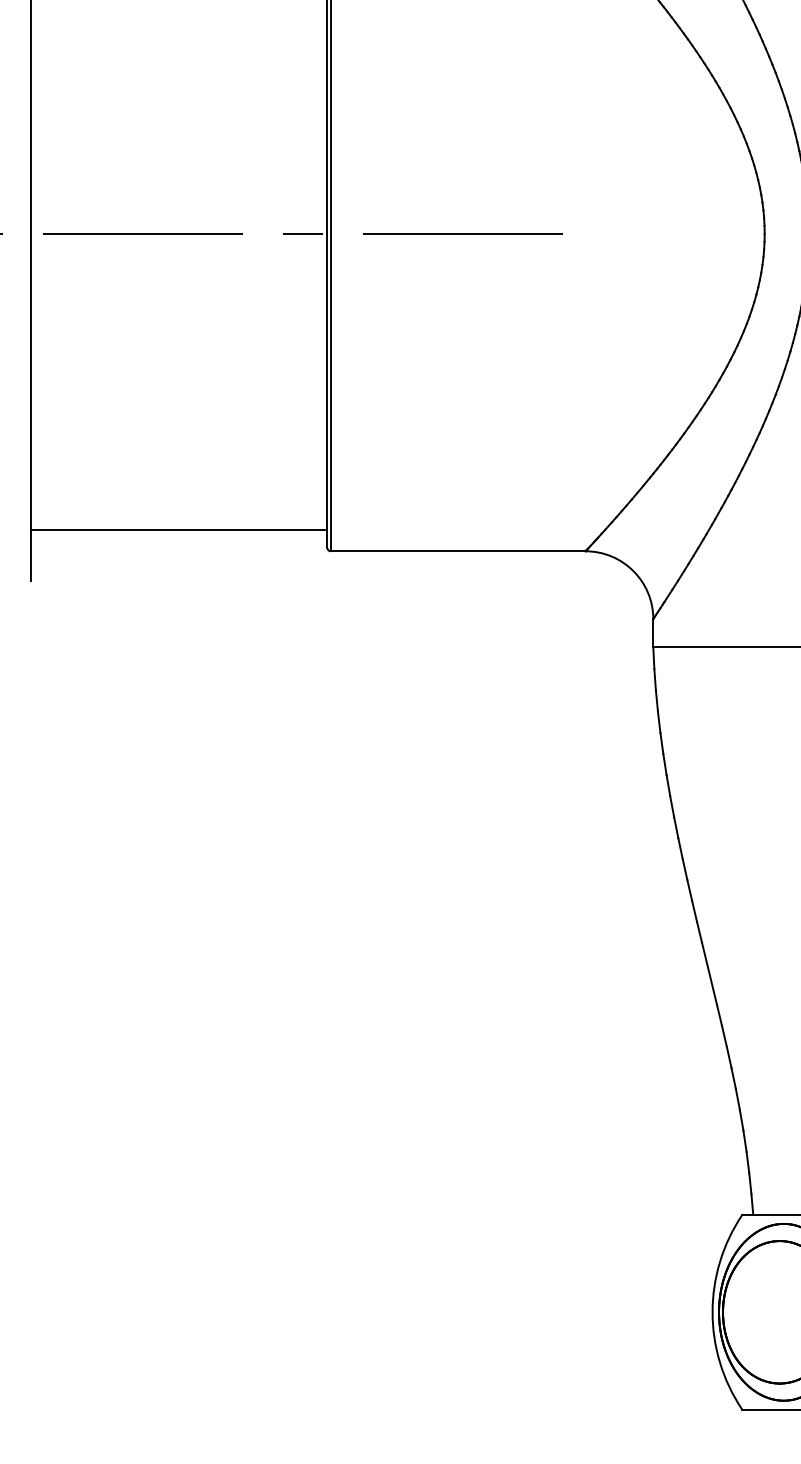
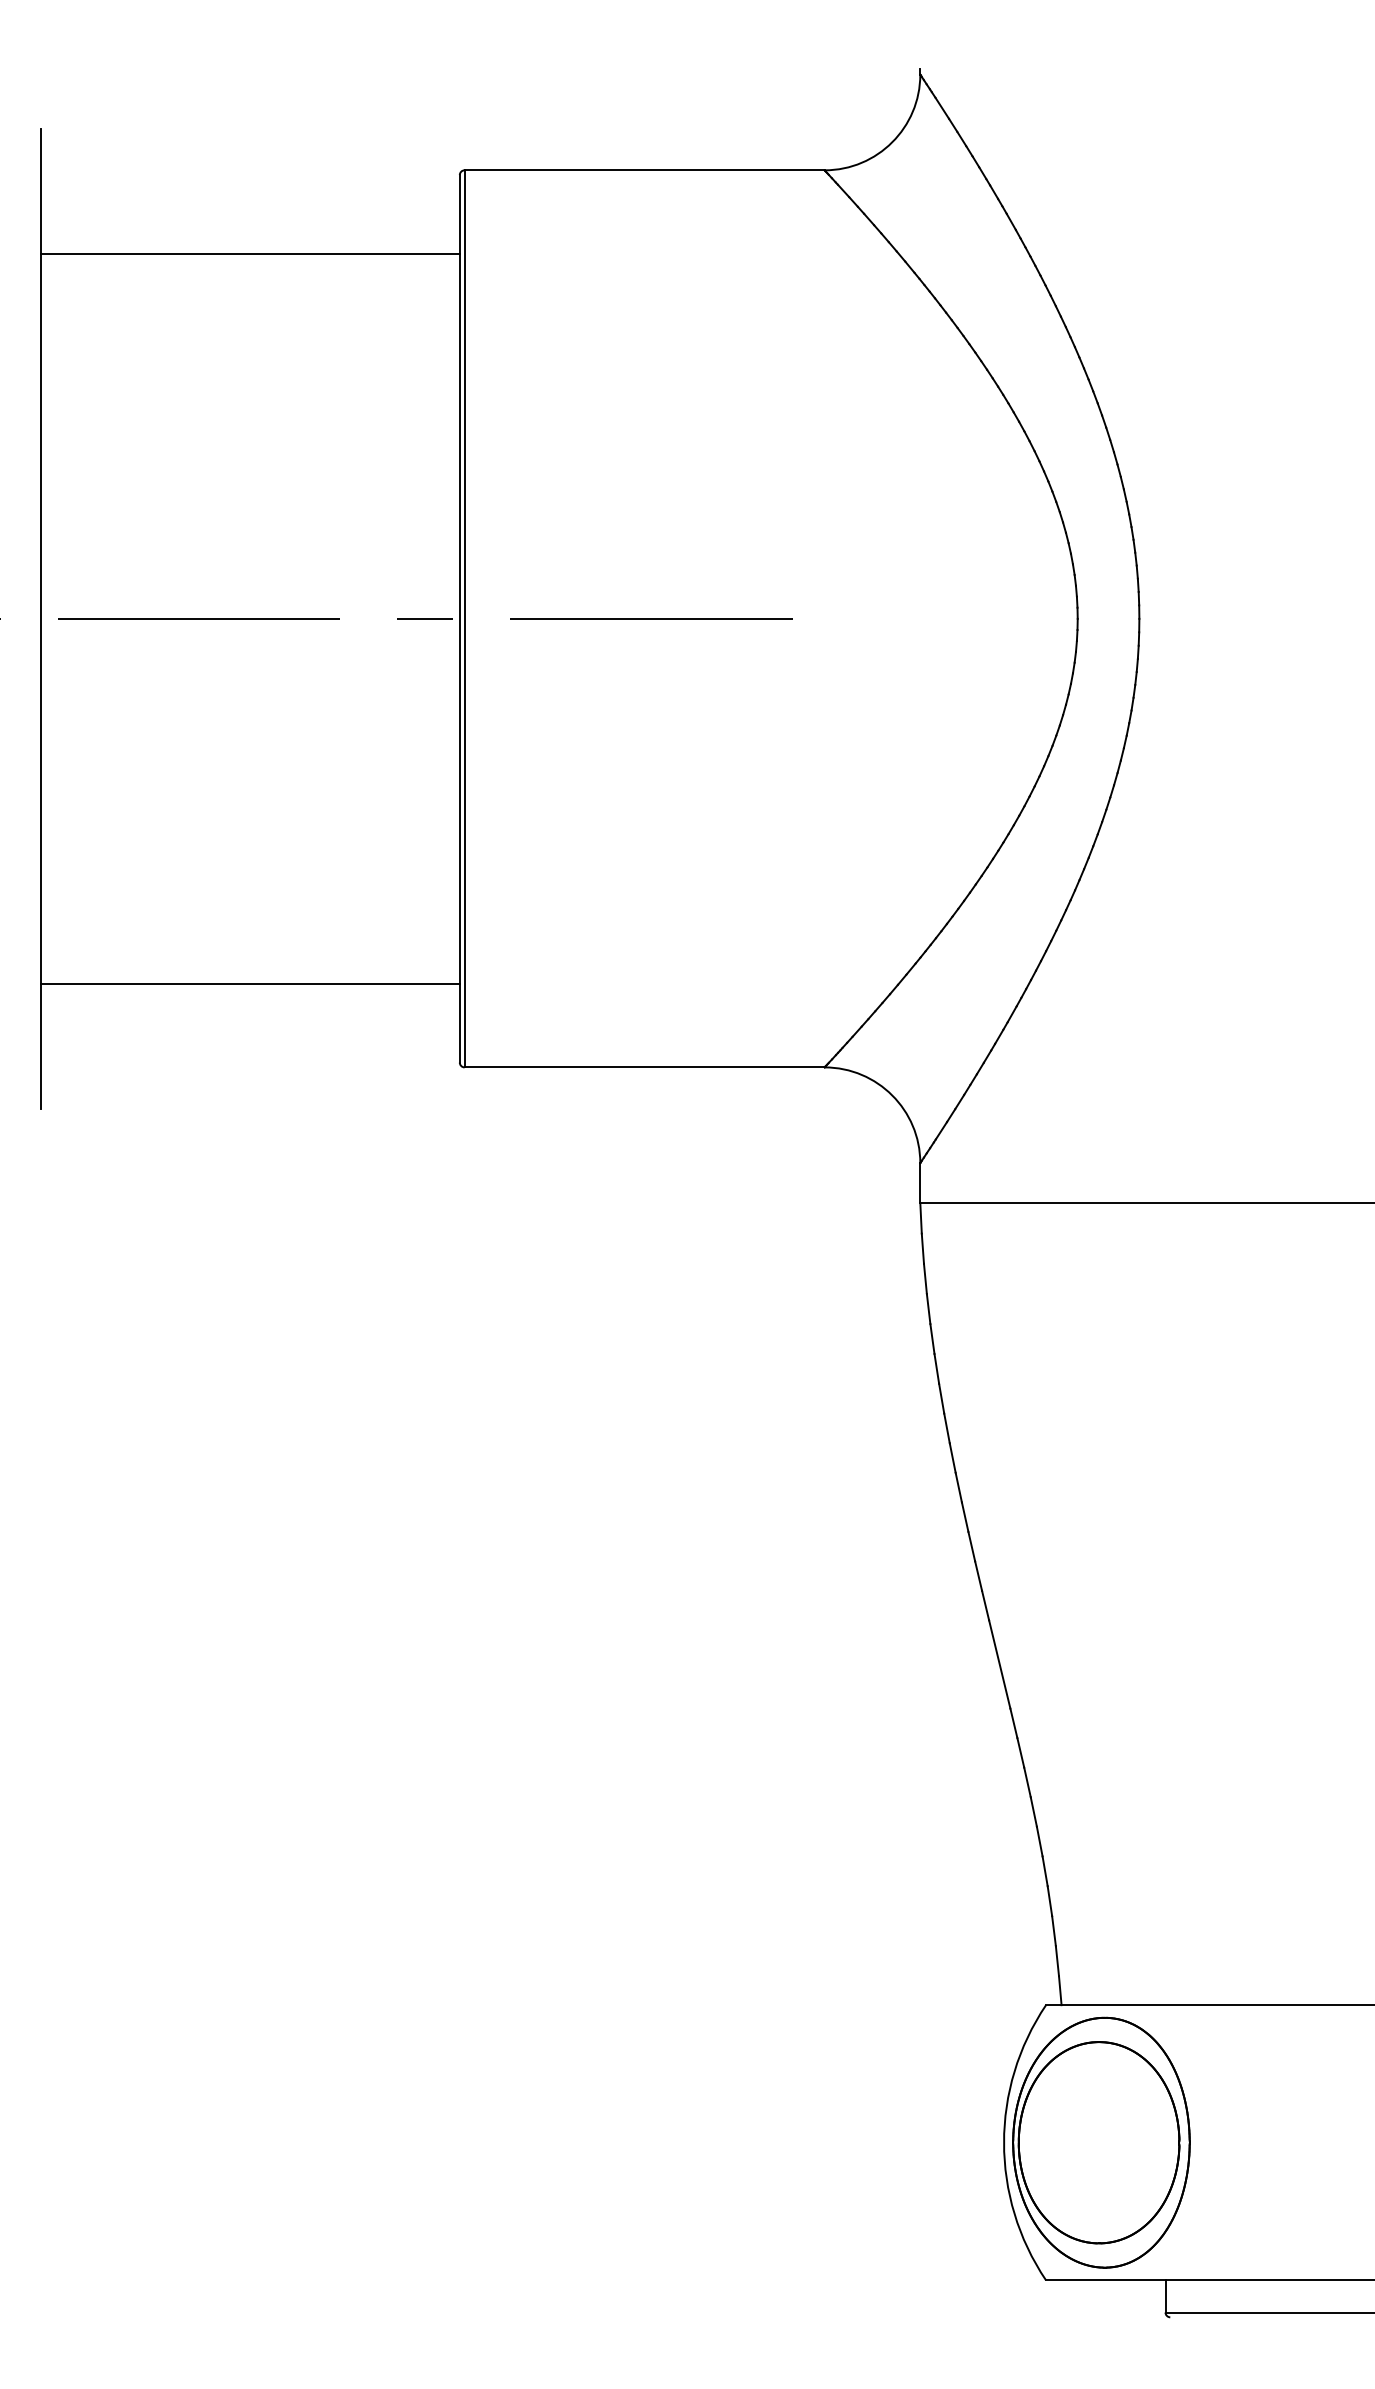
line: (179, 529) -> (250, 983), moved

